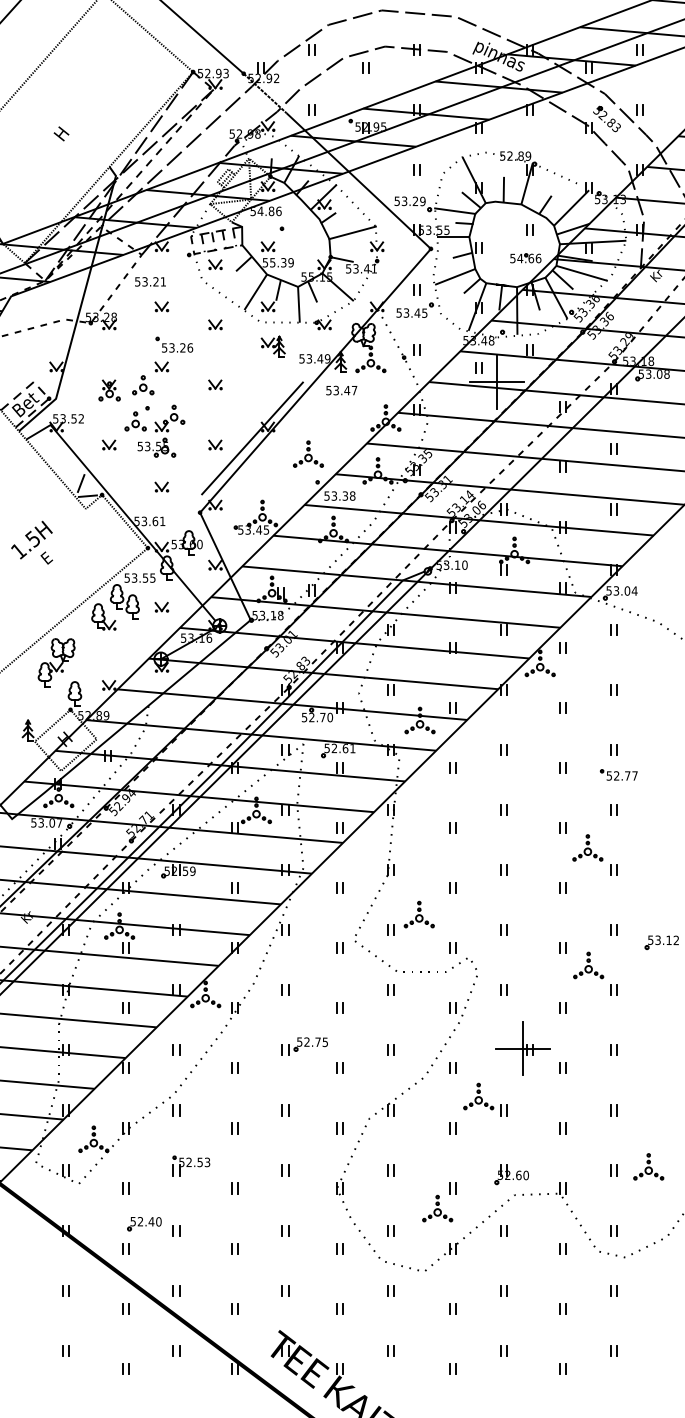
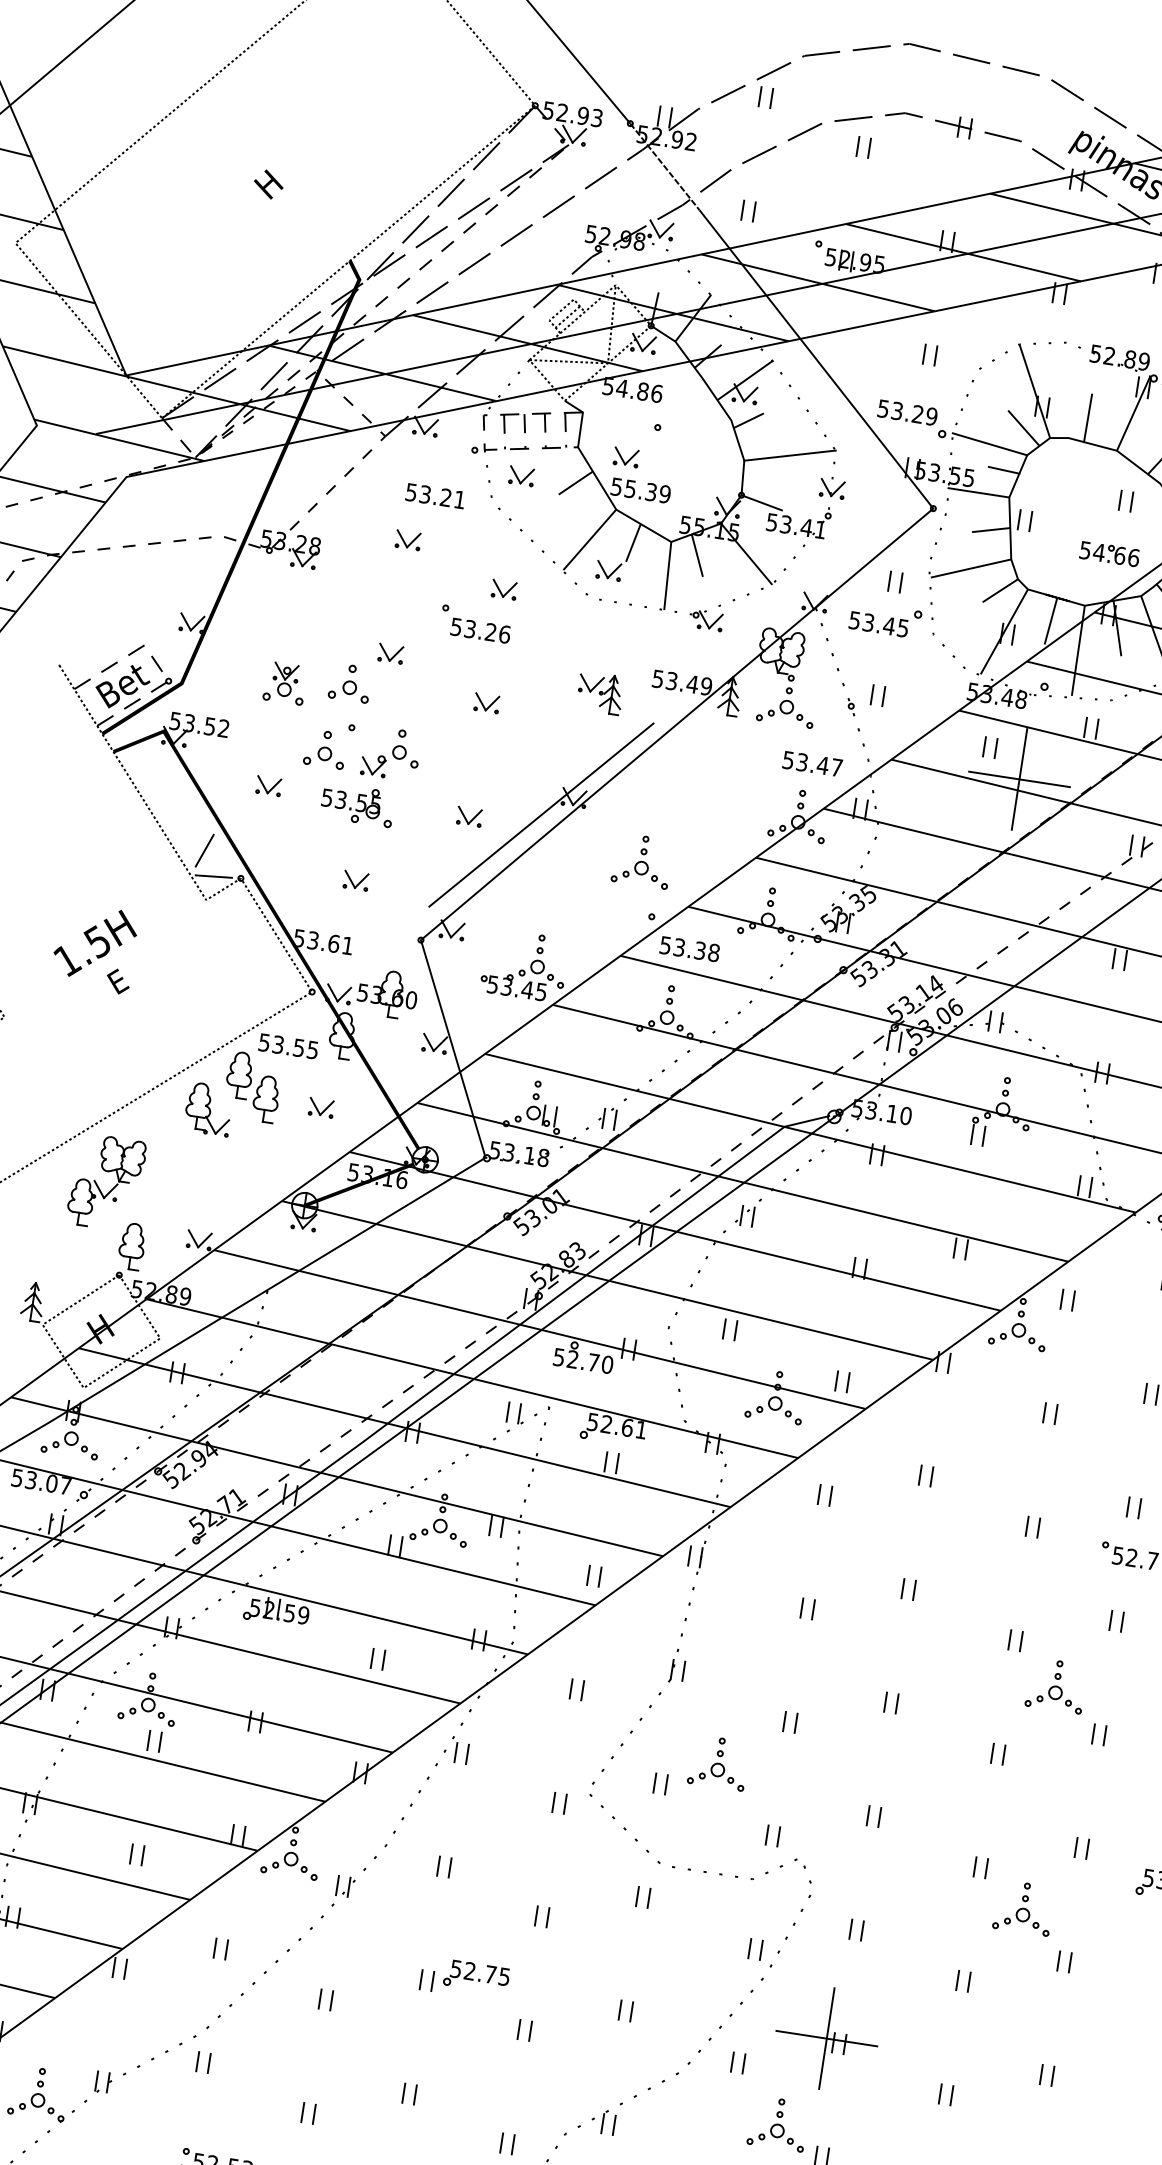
text: (150, 281) -> (435, 495), moved
part: (174, 344) -> (475, 623), moved
part: (272, 346) -> (598, 692), moved
text: (341, 390) -> (812, 763), moved
part: (522, 1048) -> (825, 2038), moved

